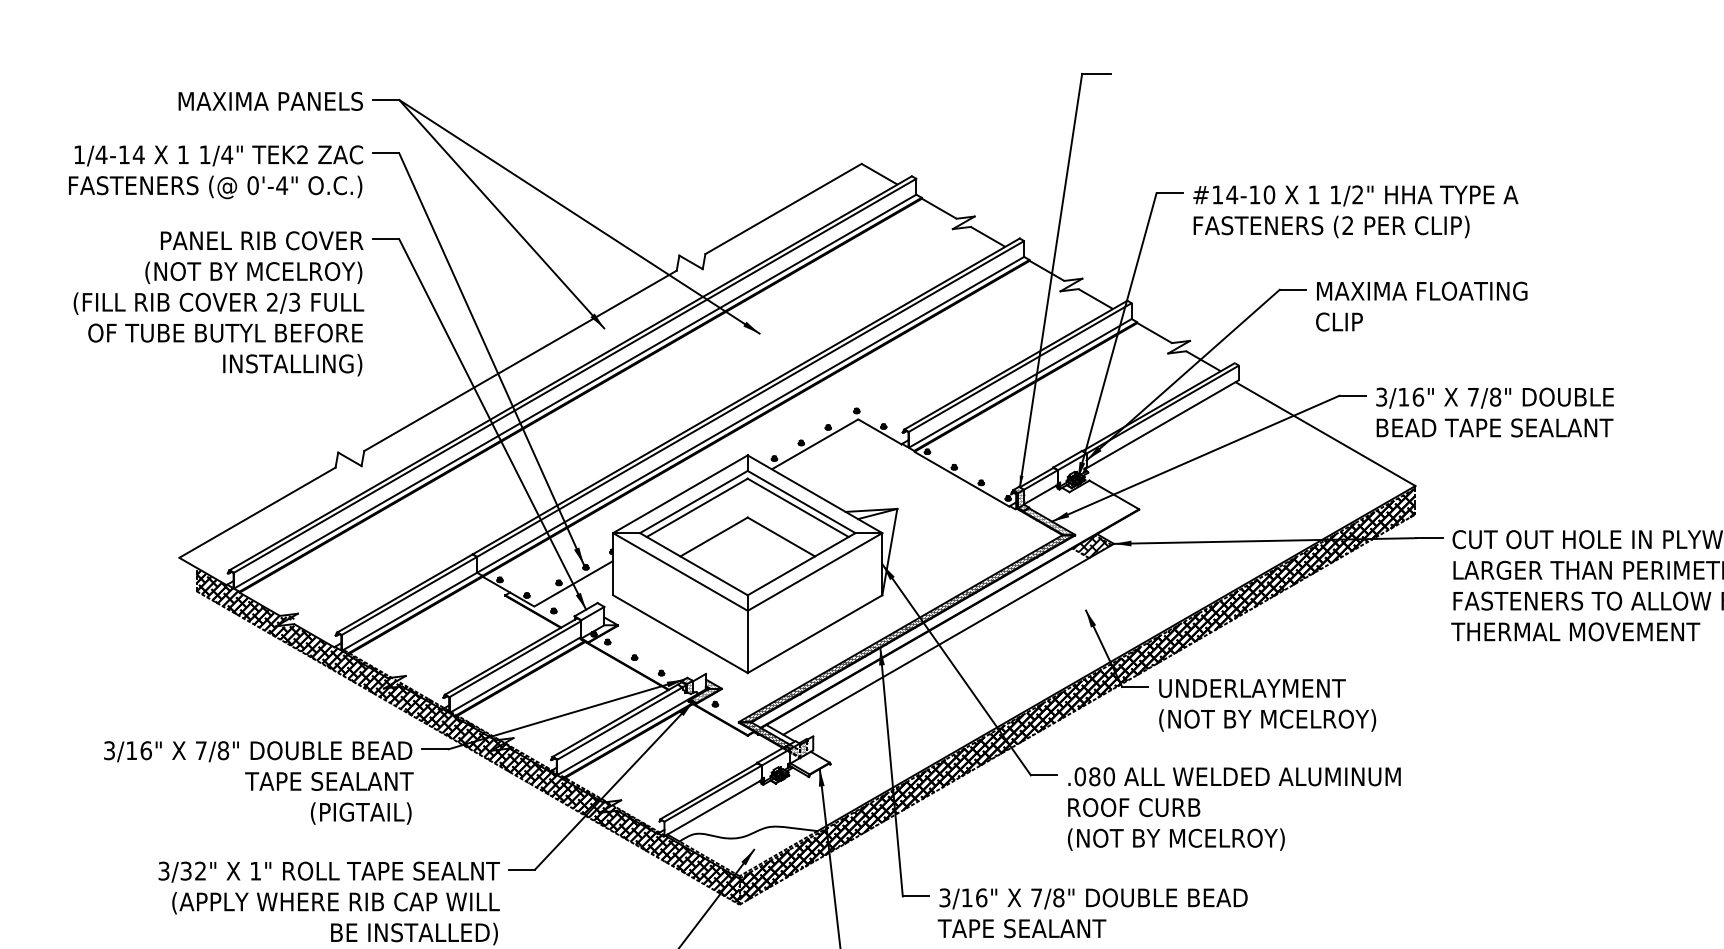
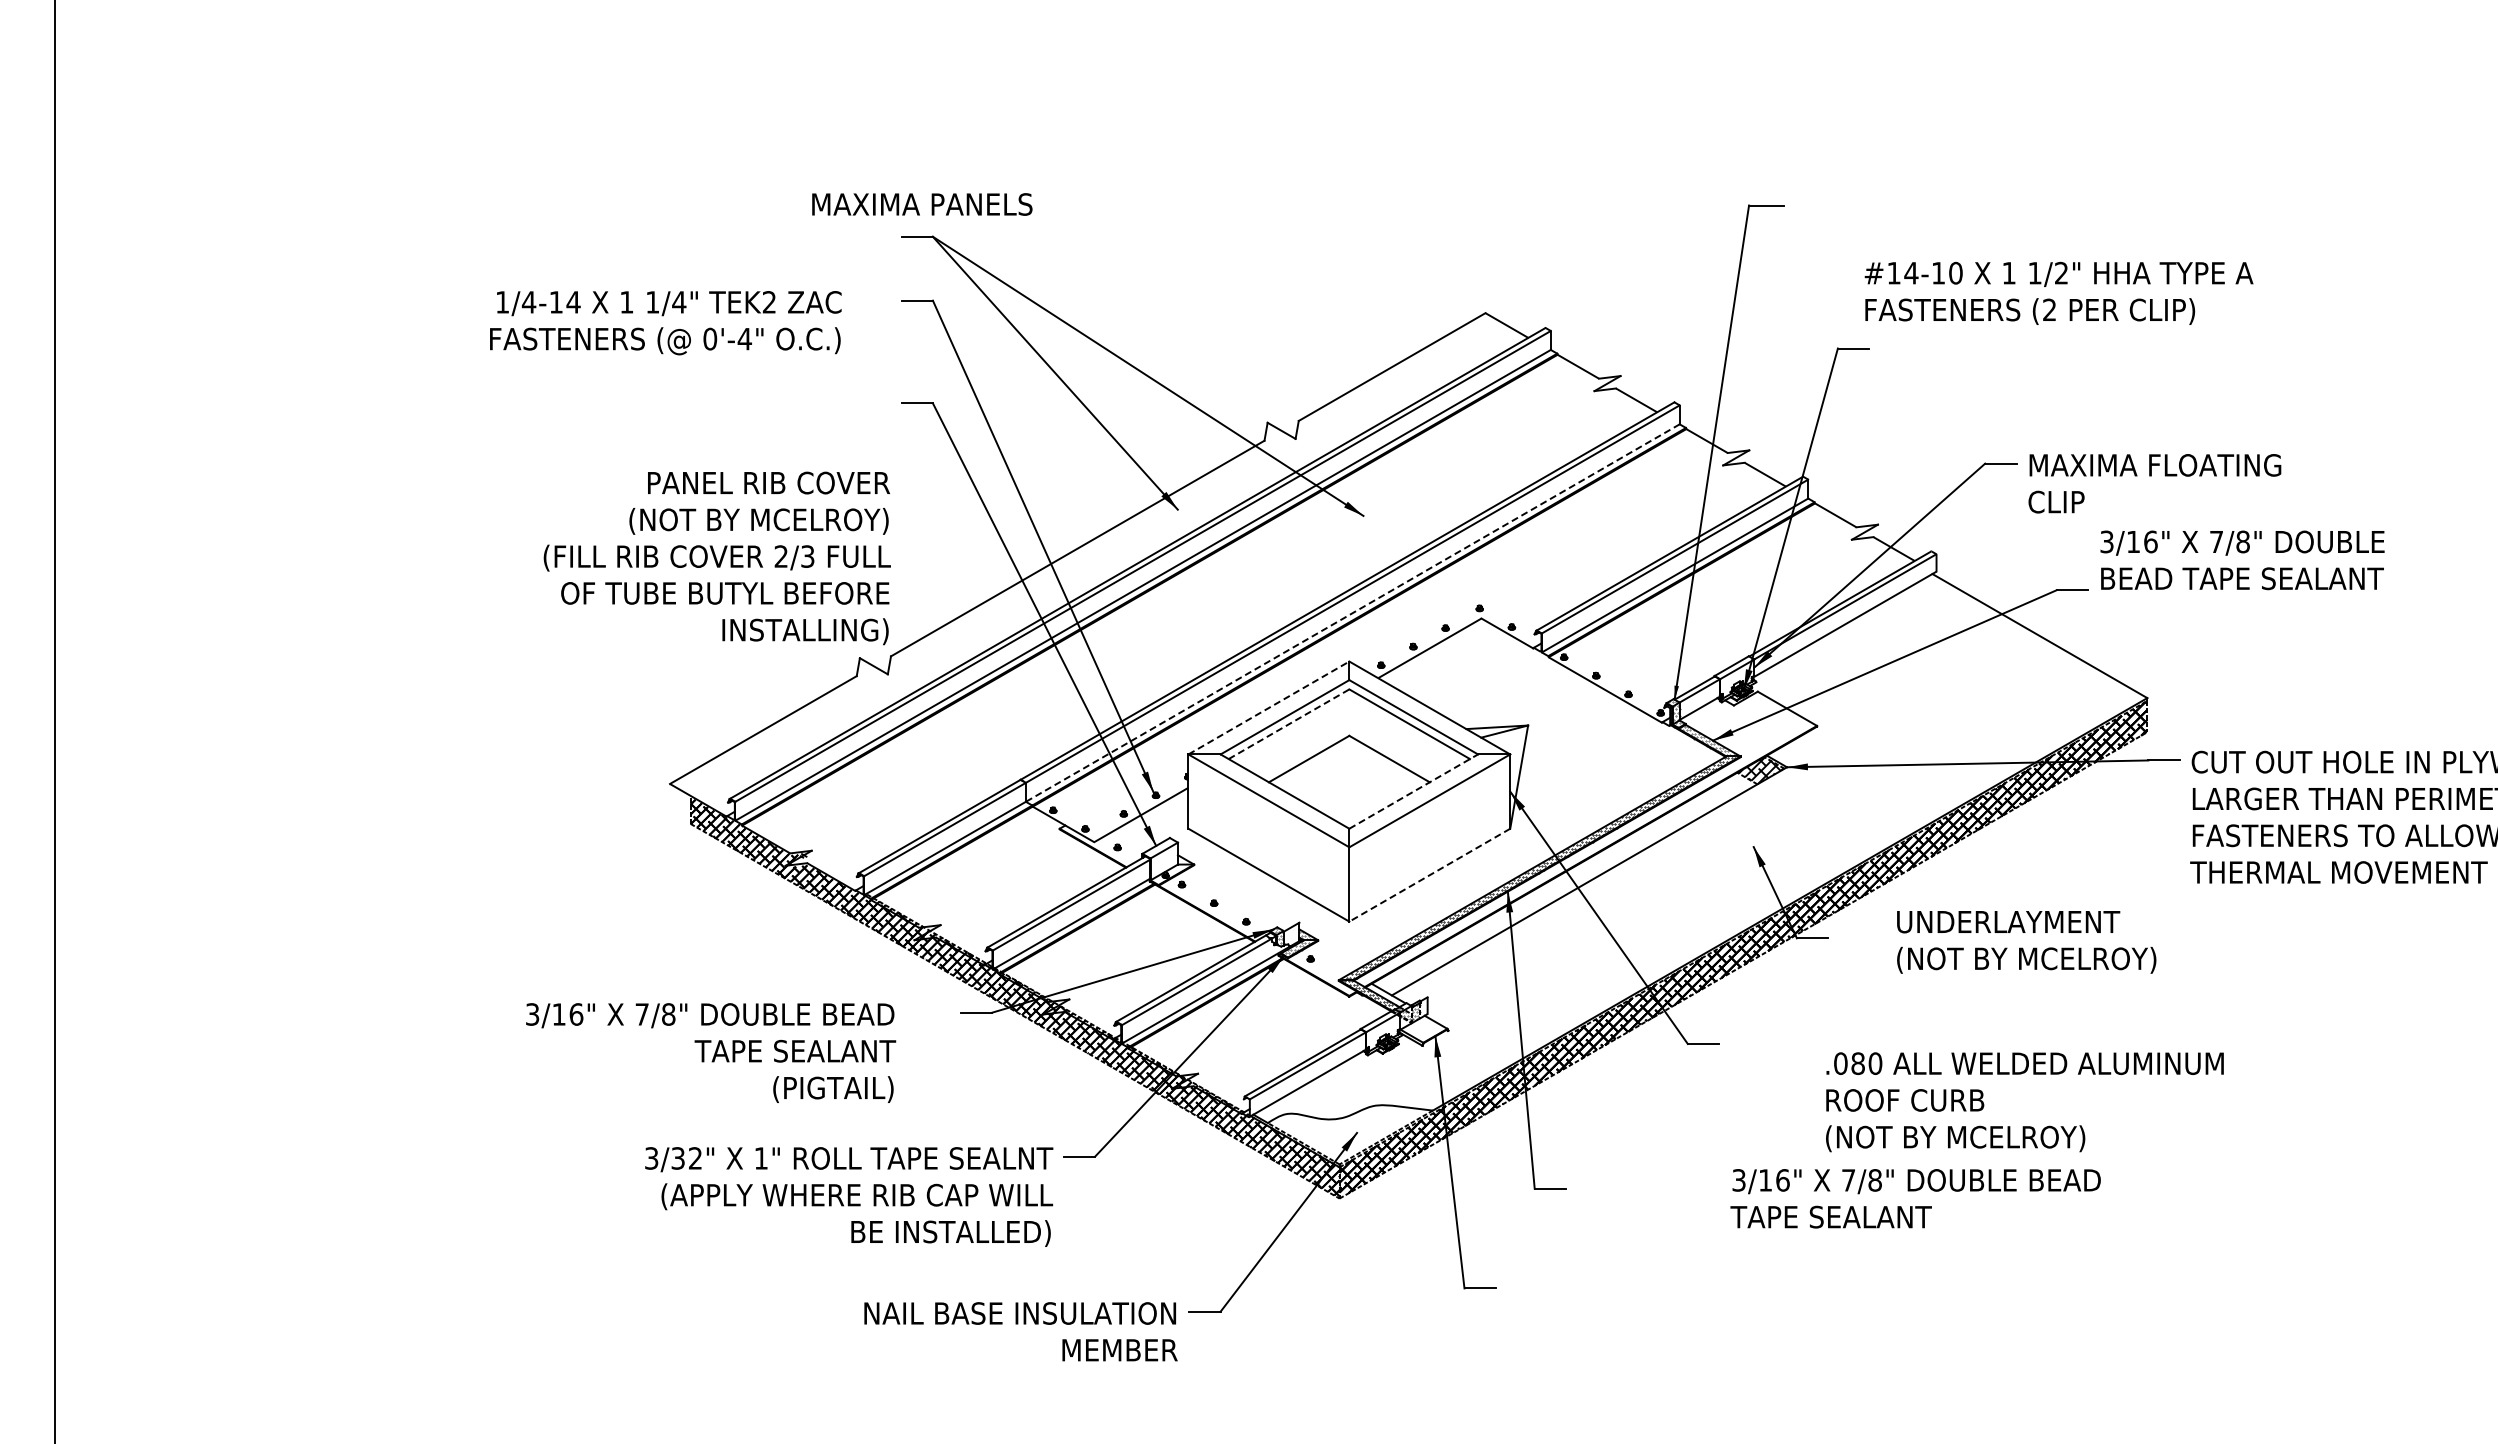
text: (270, 101) -> (922, 204), moved
text: (215, 172) -> (665, 323), moved
text: (1355, 211) -> (2058, 292), moved
text: (218, 303) -> (716, 558), moved
text: (1495, 412) -> (2242, 560), moved
line: (751, 414) -> (1353, 612), solid -> dashed
line: (680, 493) -> (1268, 707), solid -> dashed
line: (697, 508) -> (1289, 724), solid -> dashed
line: (802, 564) -> (1414, 791), solid -> dashed
line: (814, 634) -> (1429, 875), solid -> dashed
text: (1267, 705) -> (2026, 942), moved
text: (259, 782) -> (711, 1052), moved
text: (1233, 809) -> (2024, 1102), moved
text: (1092, 913) -> (1915, 1198), moved

